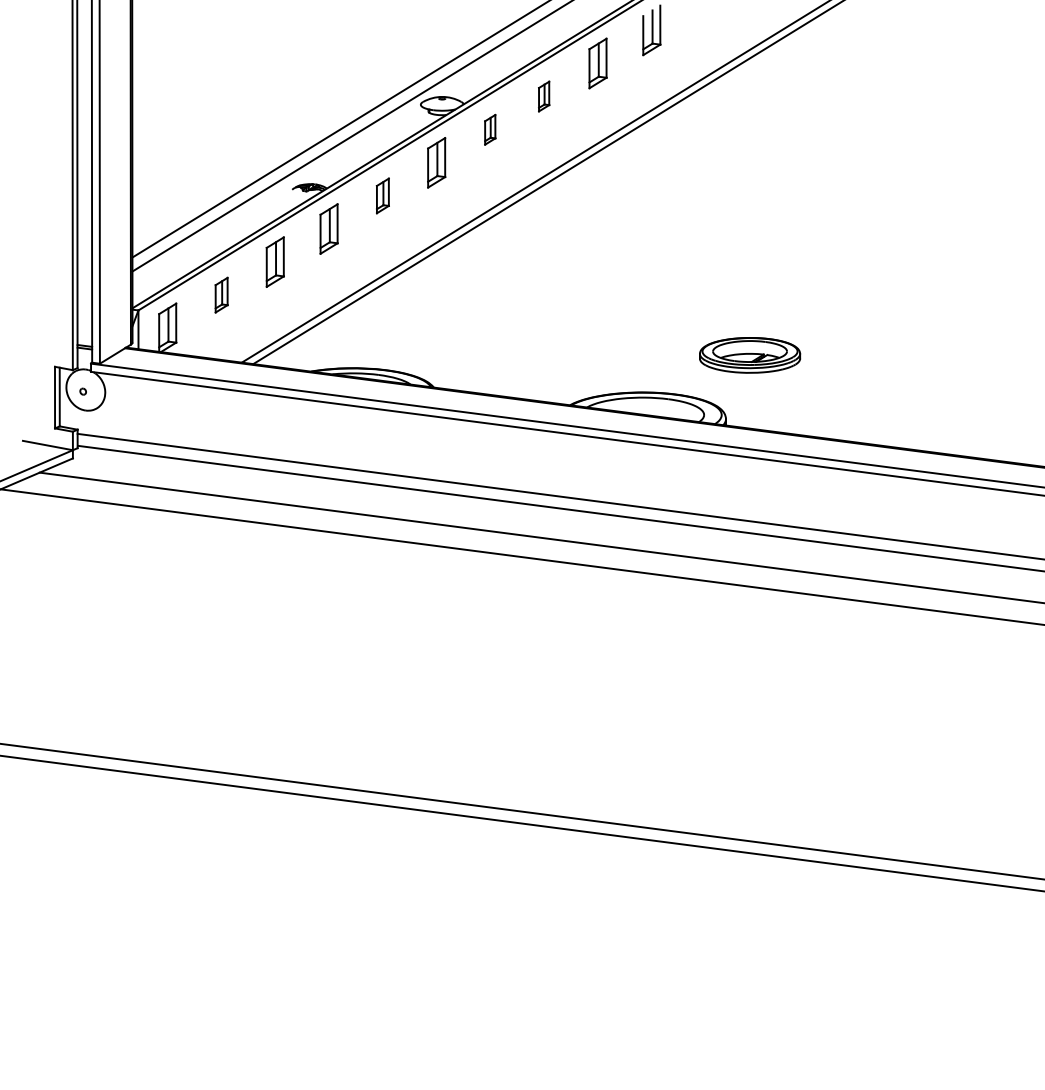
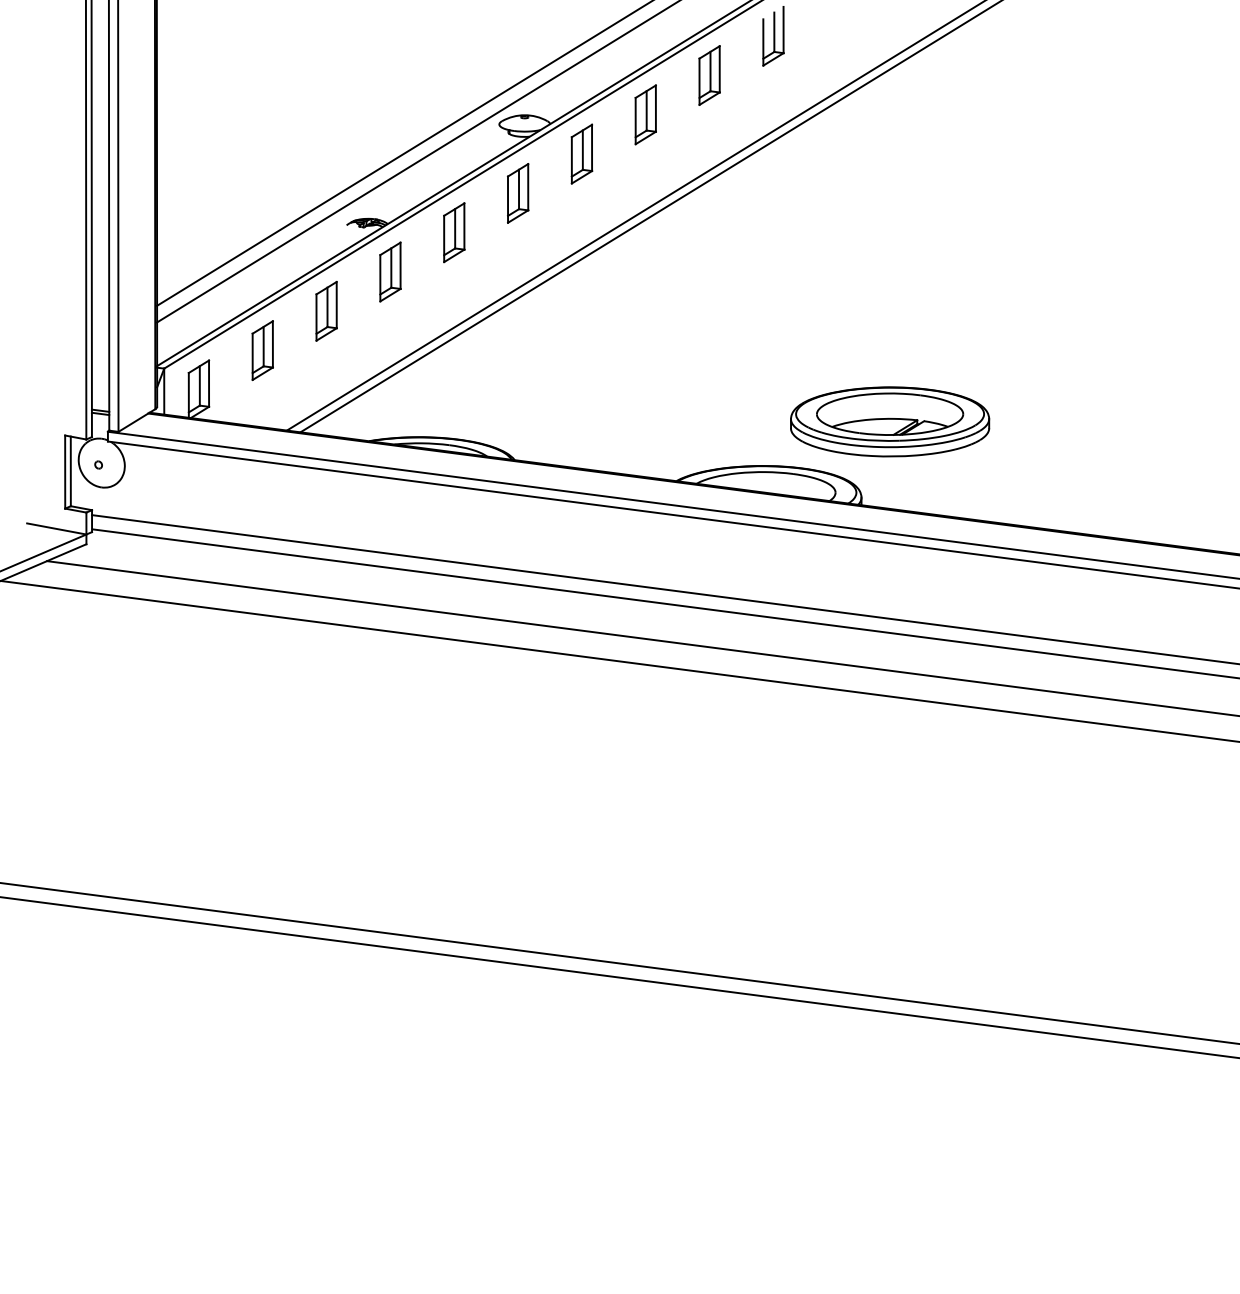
part: (543, 96) -> (644, 114), size x1.67
part: (489, 129) -> (580, 153), size x1.67
part: (382, 195) -> (453, 232), size x1.43
part: (221, 294) -> (262, 349), size x1.43
part: (749, 355) -> (889, 422), size x1.67

